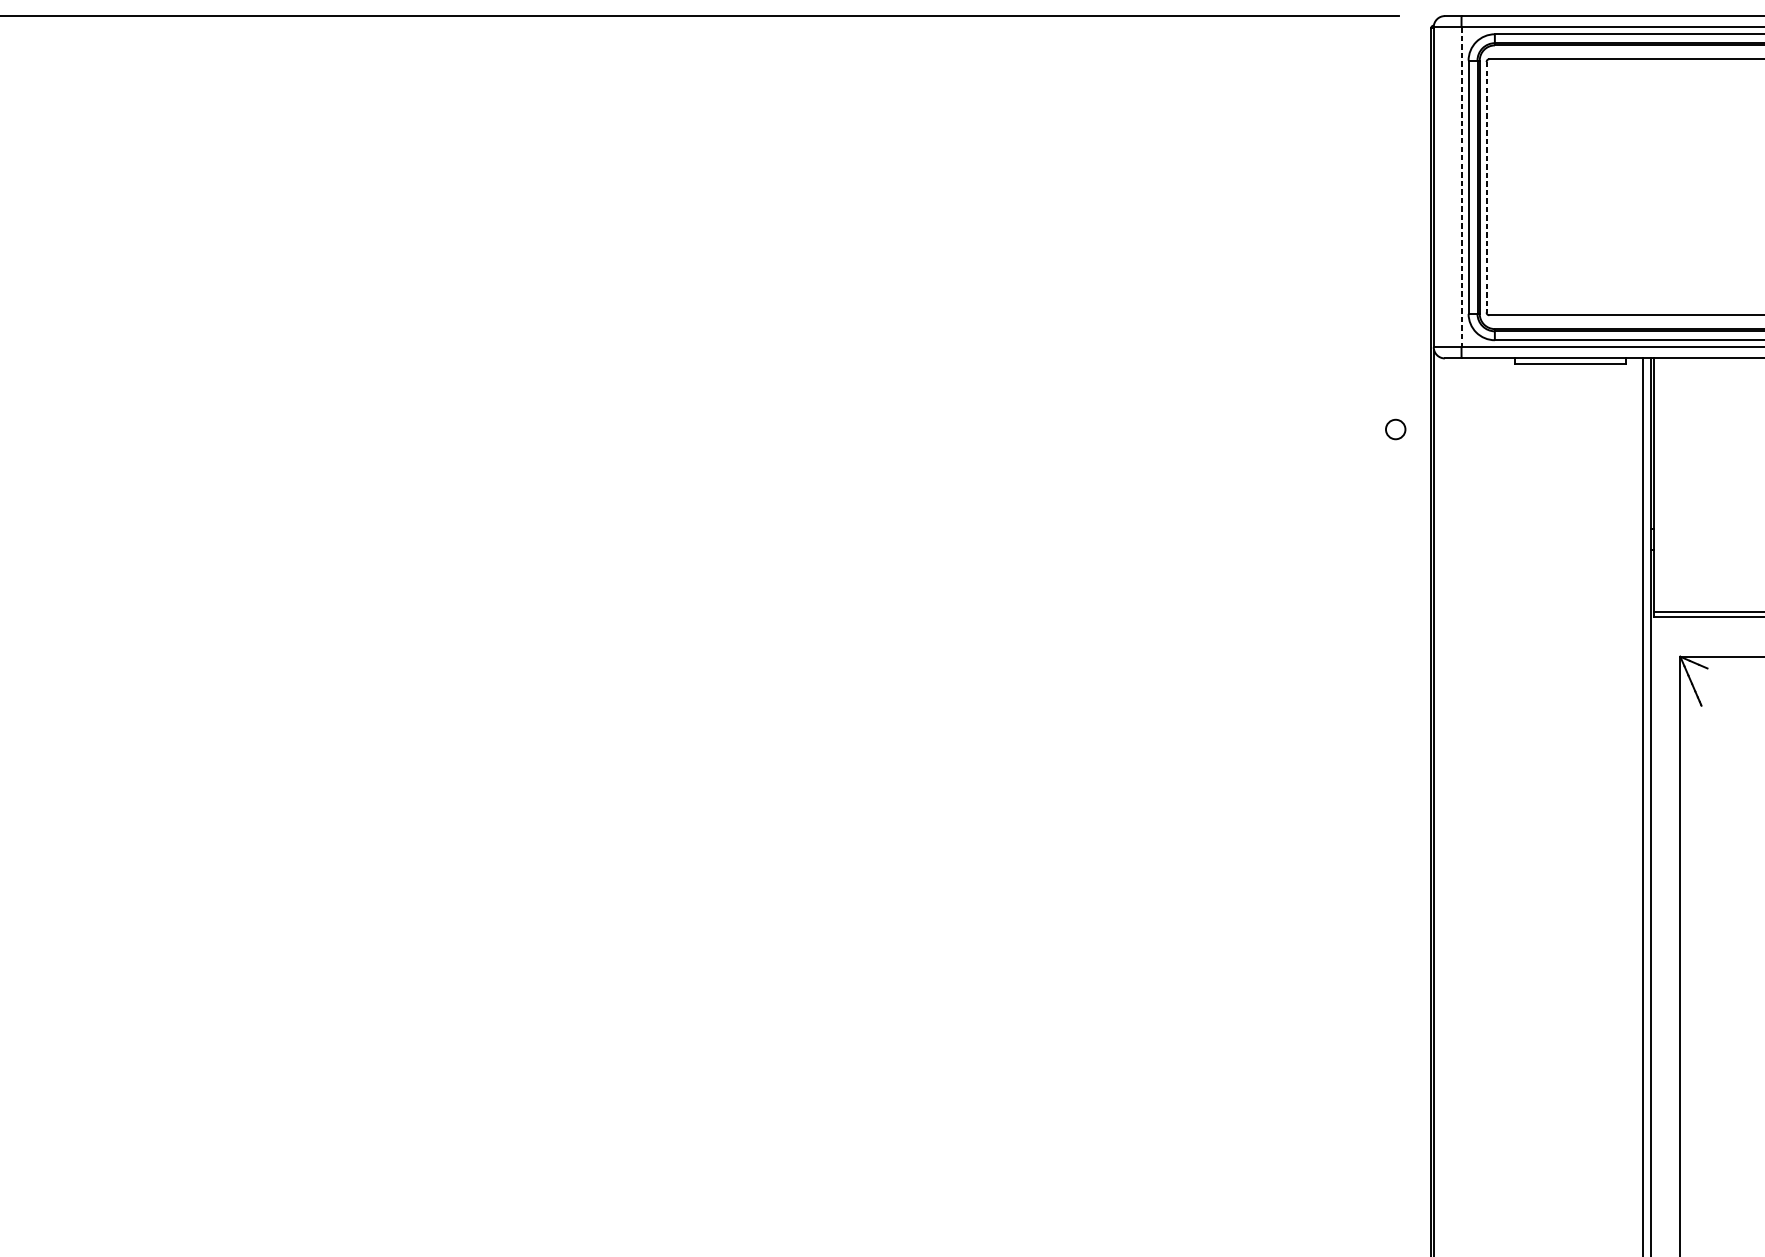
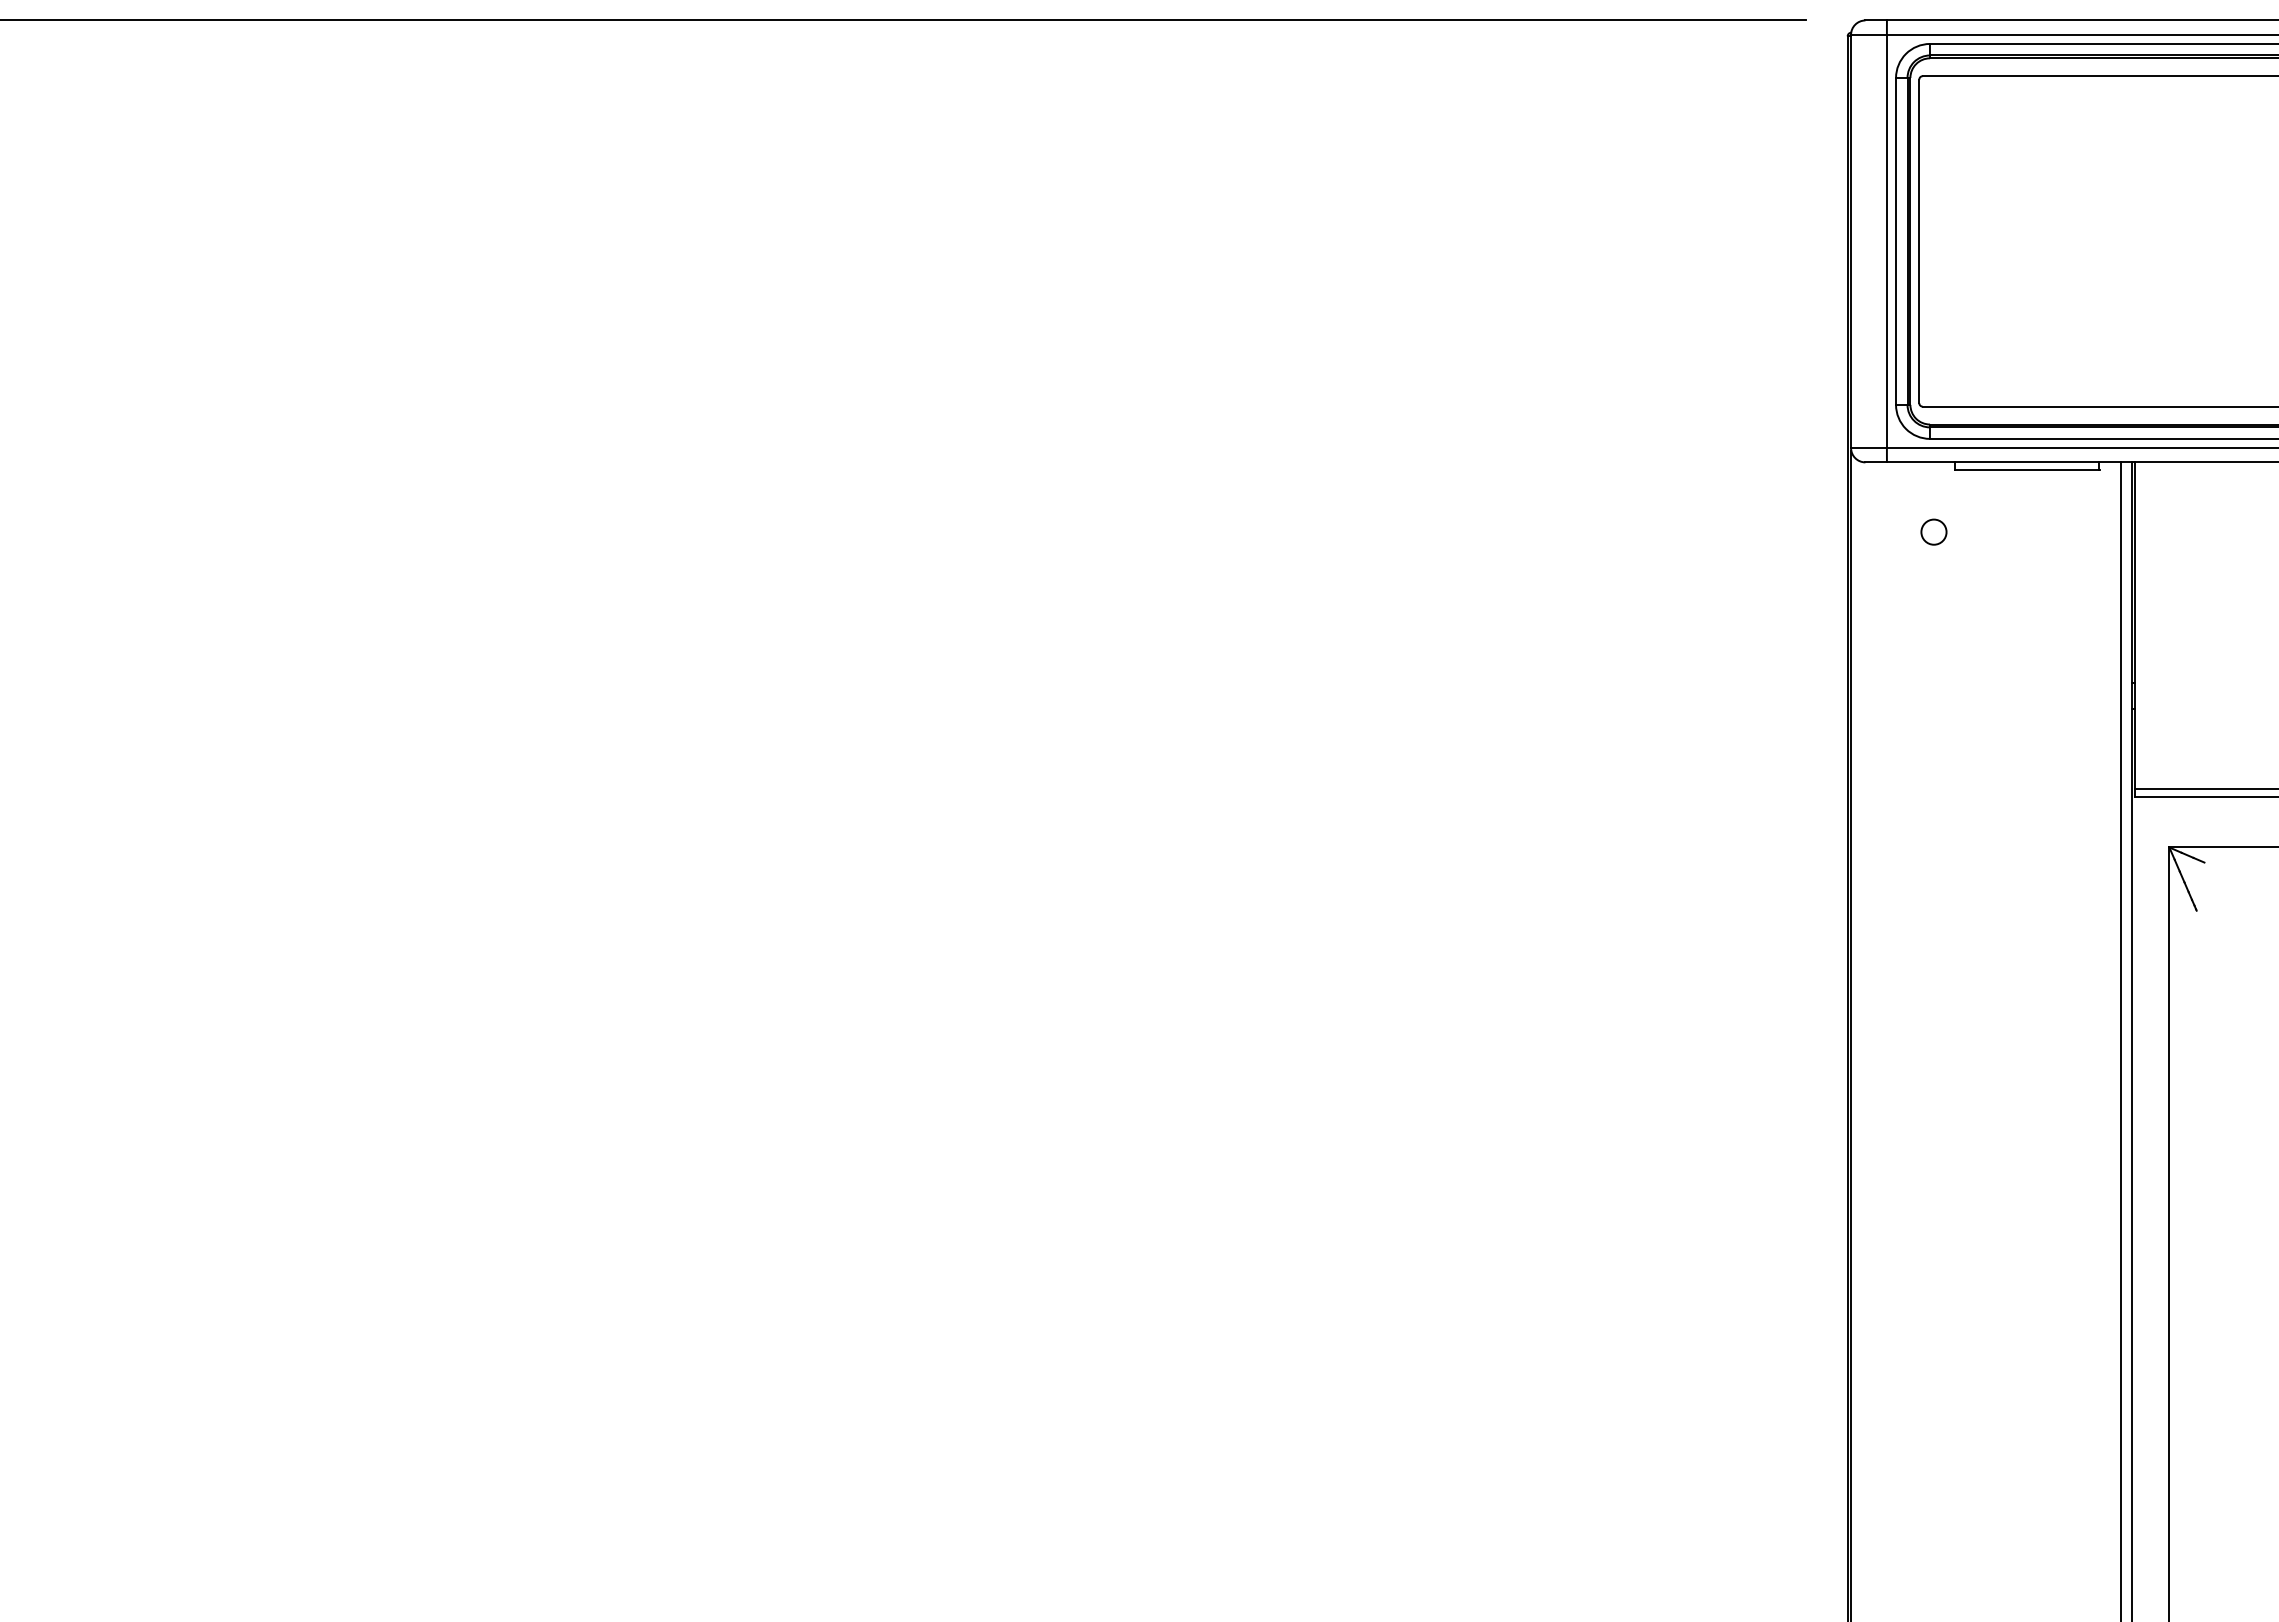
line: (1461, 187) -> (1886, 241), dashed -> solid
line: (1486, 187) -> (1919, 241), dashed -> solid
circle: (1395, 429) -> (1933, 531), moved

